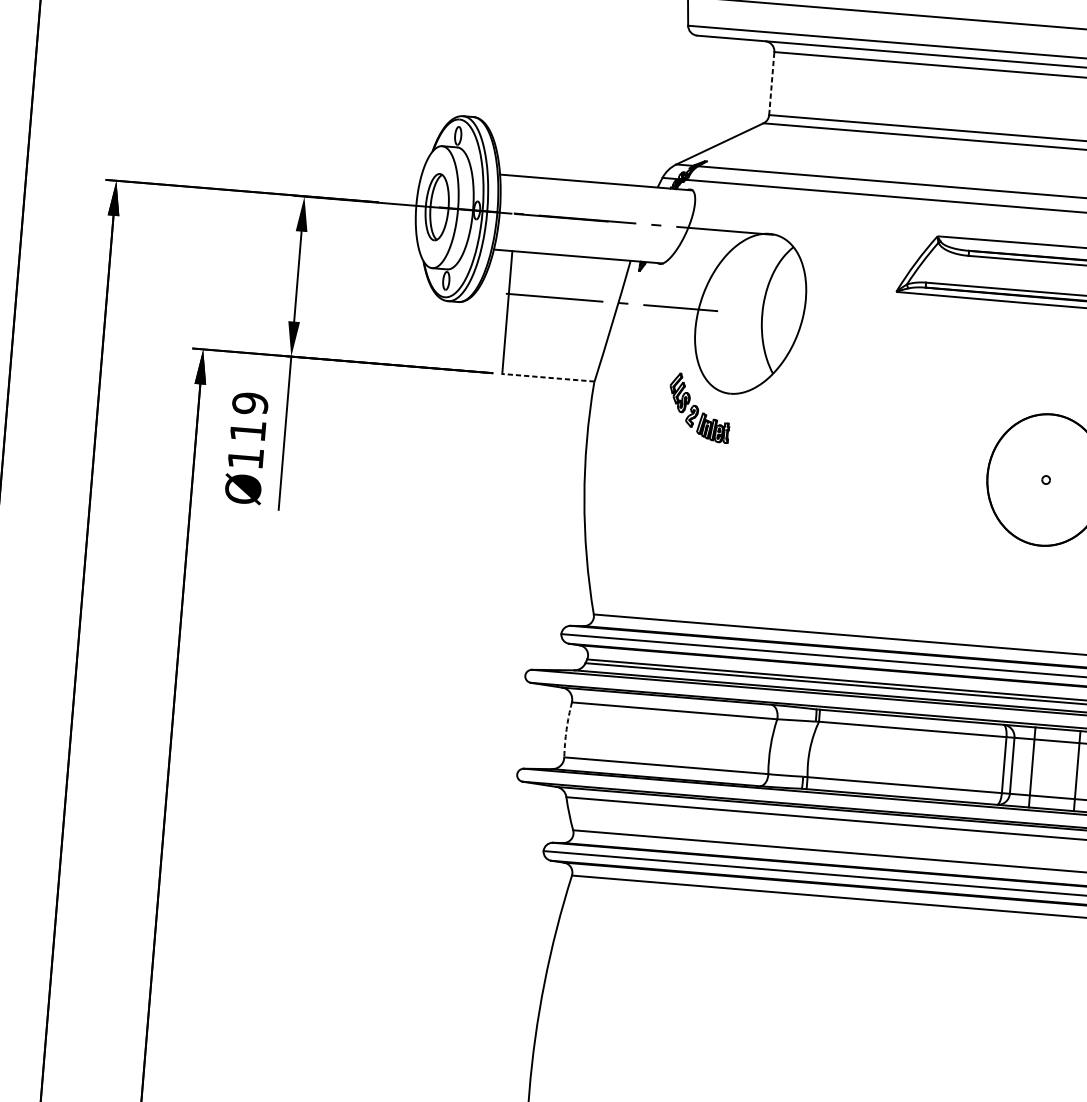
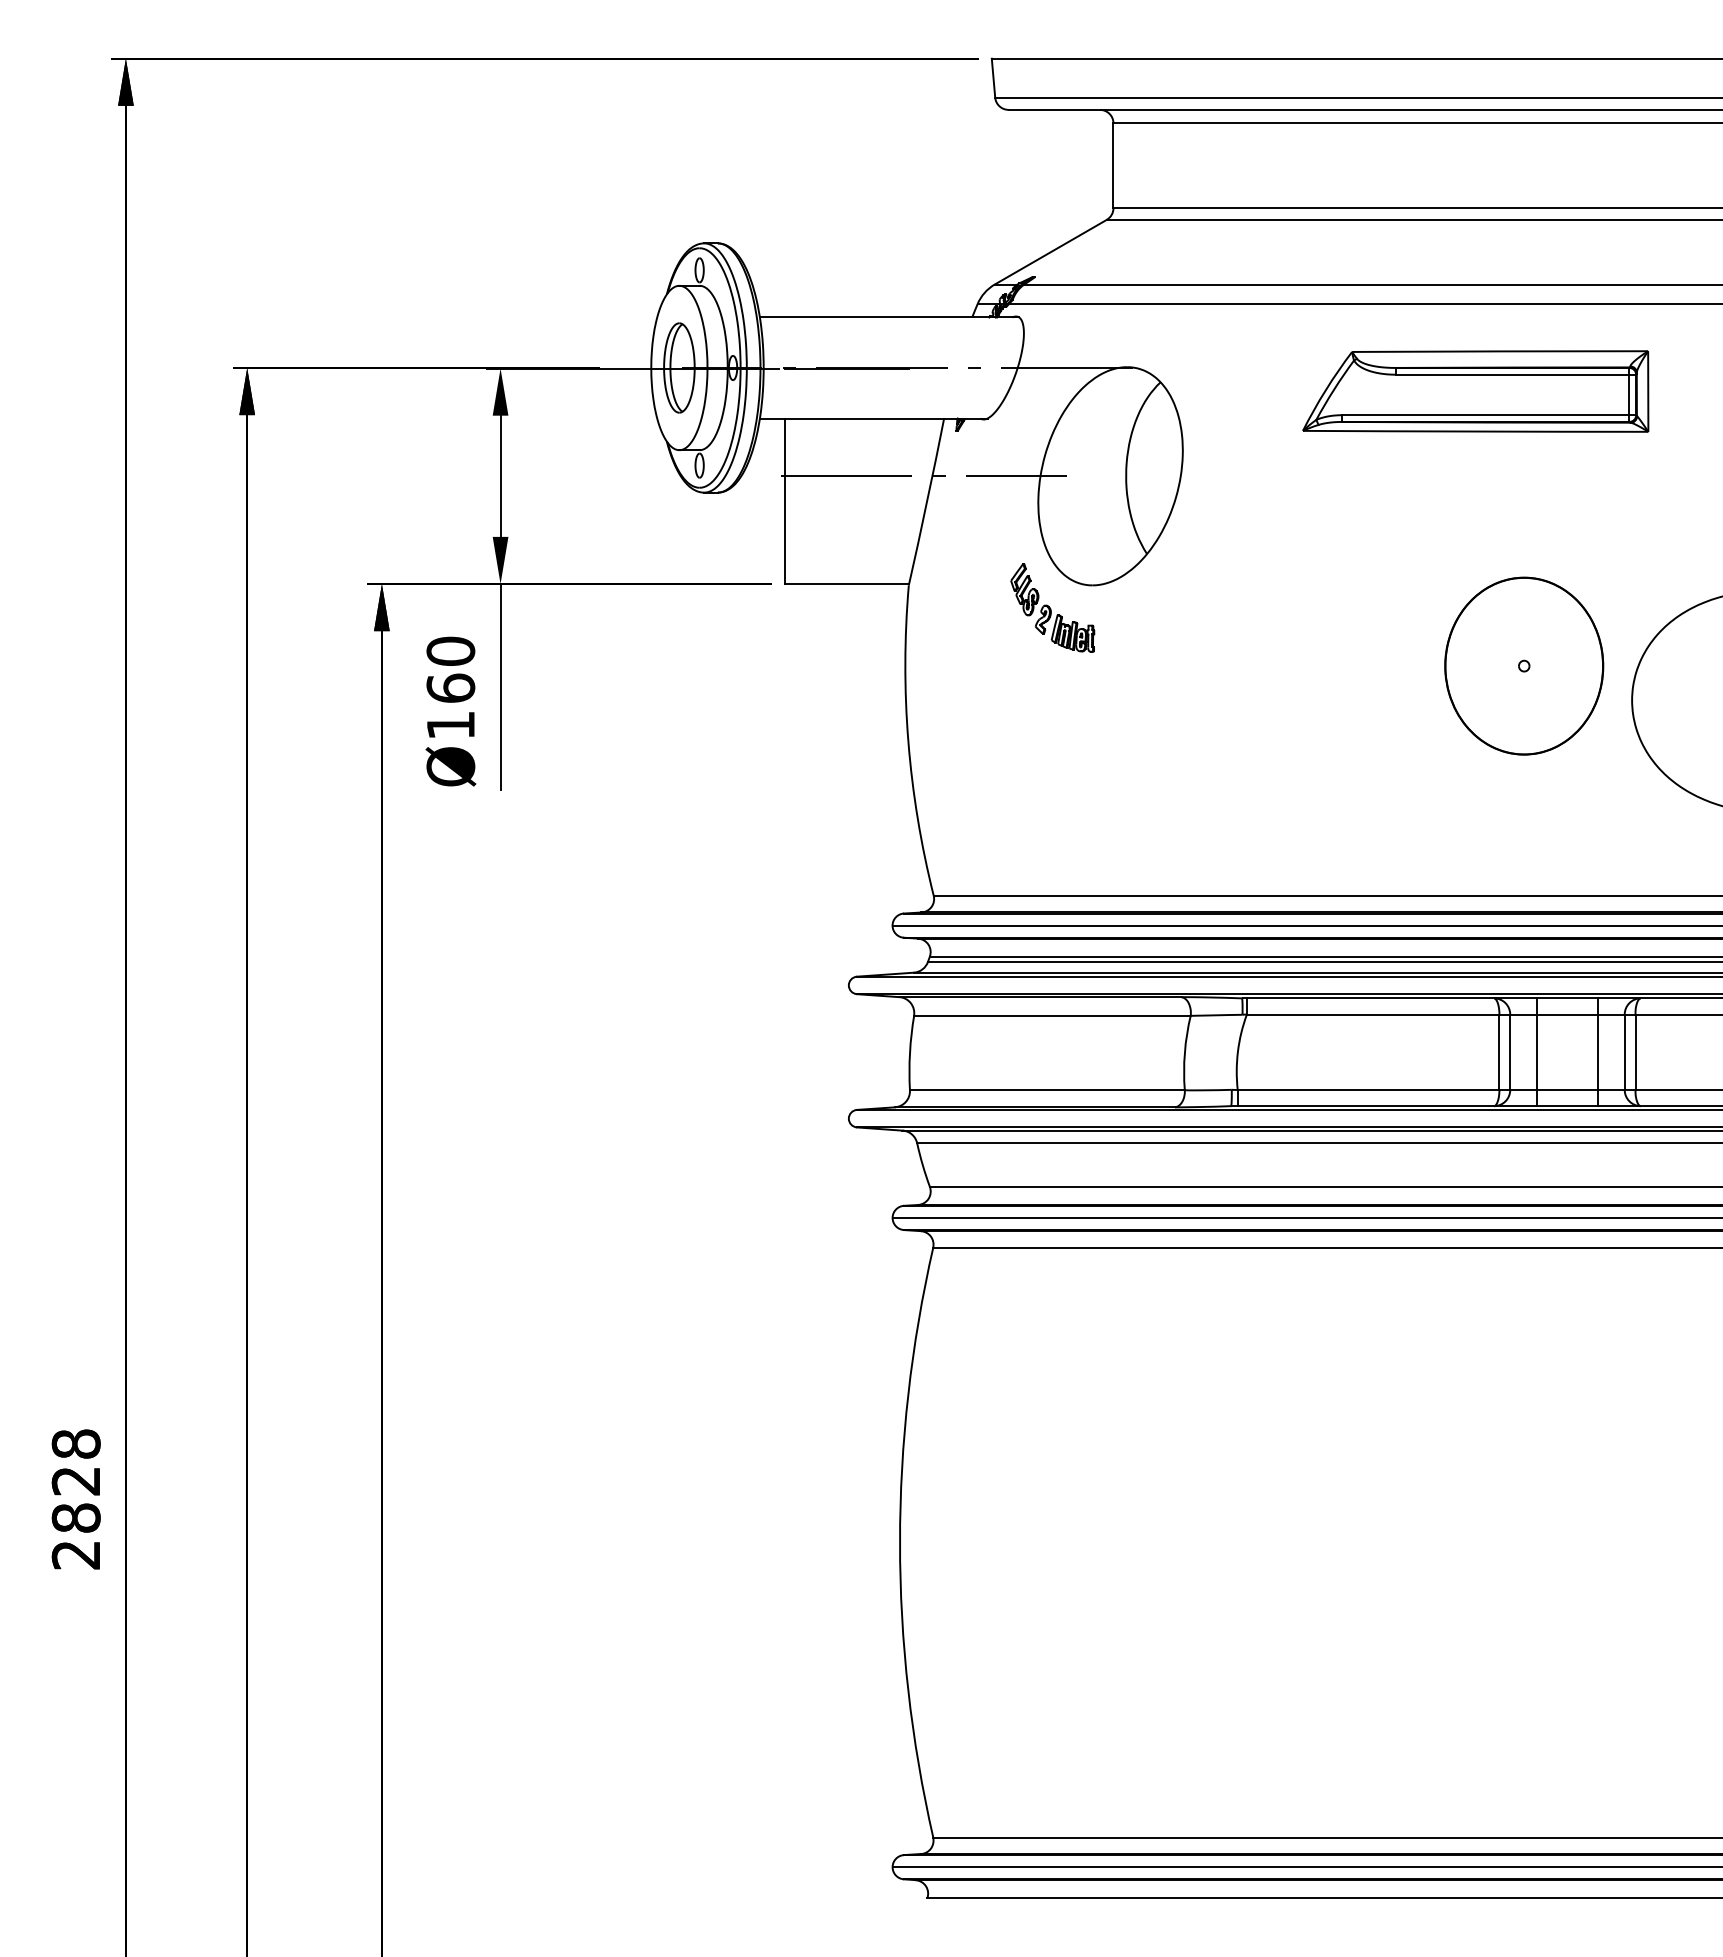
line: (771, 83) -> (1113, 165), dashed -> solid
line: (548, 378) -> (846, 584), dashed -> solid
text: (248, 417) -> (450, 669), Ø119 -> Ø160
arc: (566, 729) -> (909, 1052), dashed -> solid

